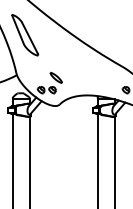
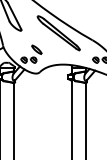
part: (82, 58) -> (59, 33), added

